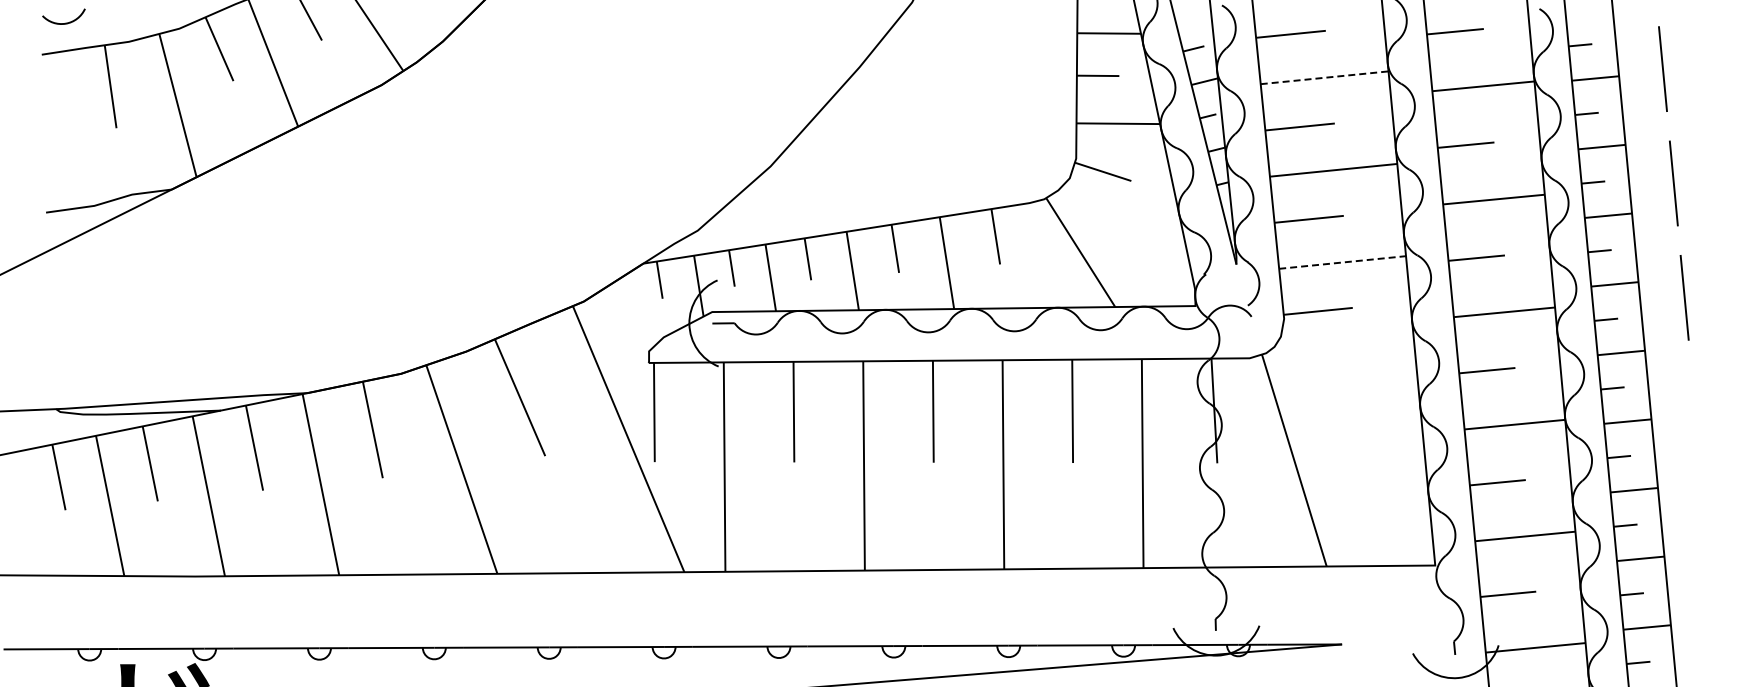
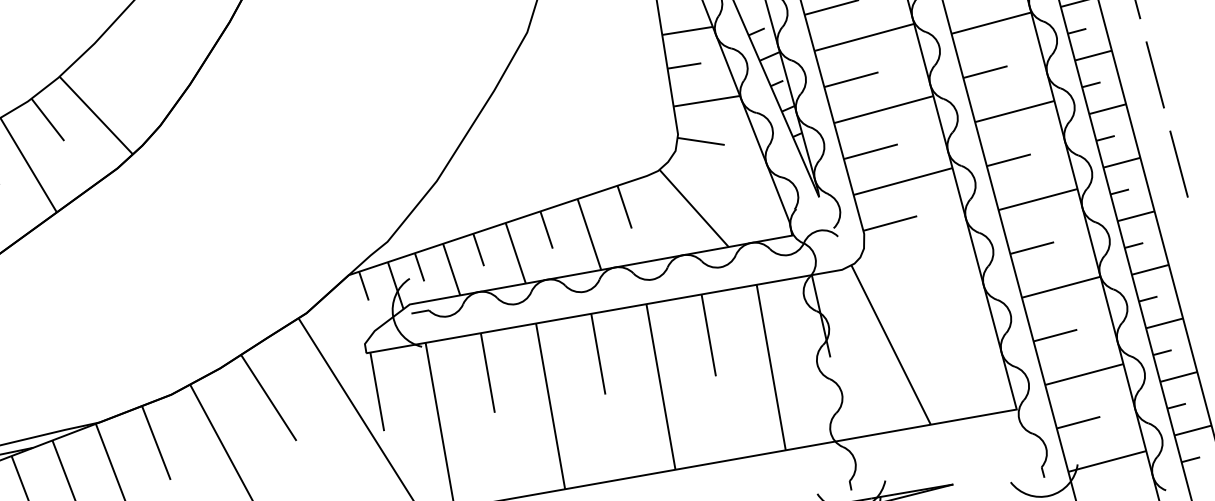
line: (1325, 77) -> (864, 37), dashed -> solid
line: (1342, 262) -> (903, 181), dashed -> solid

